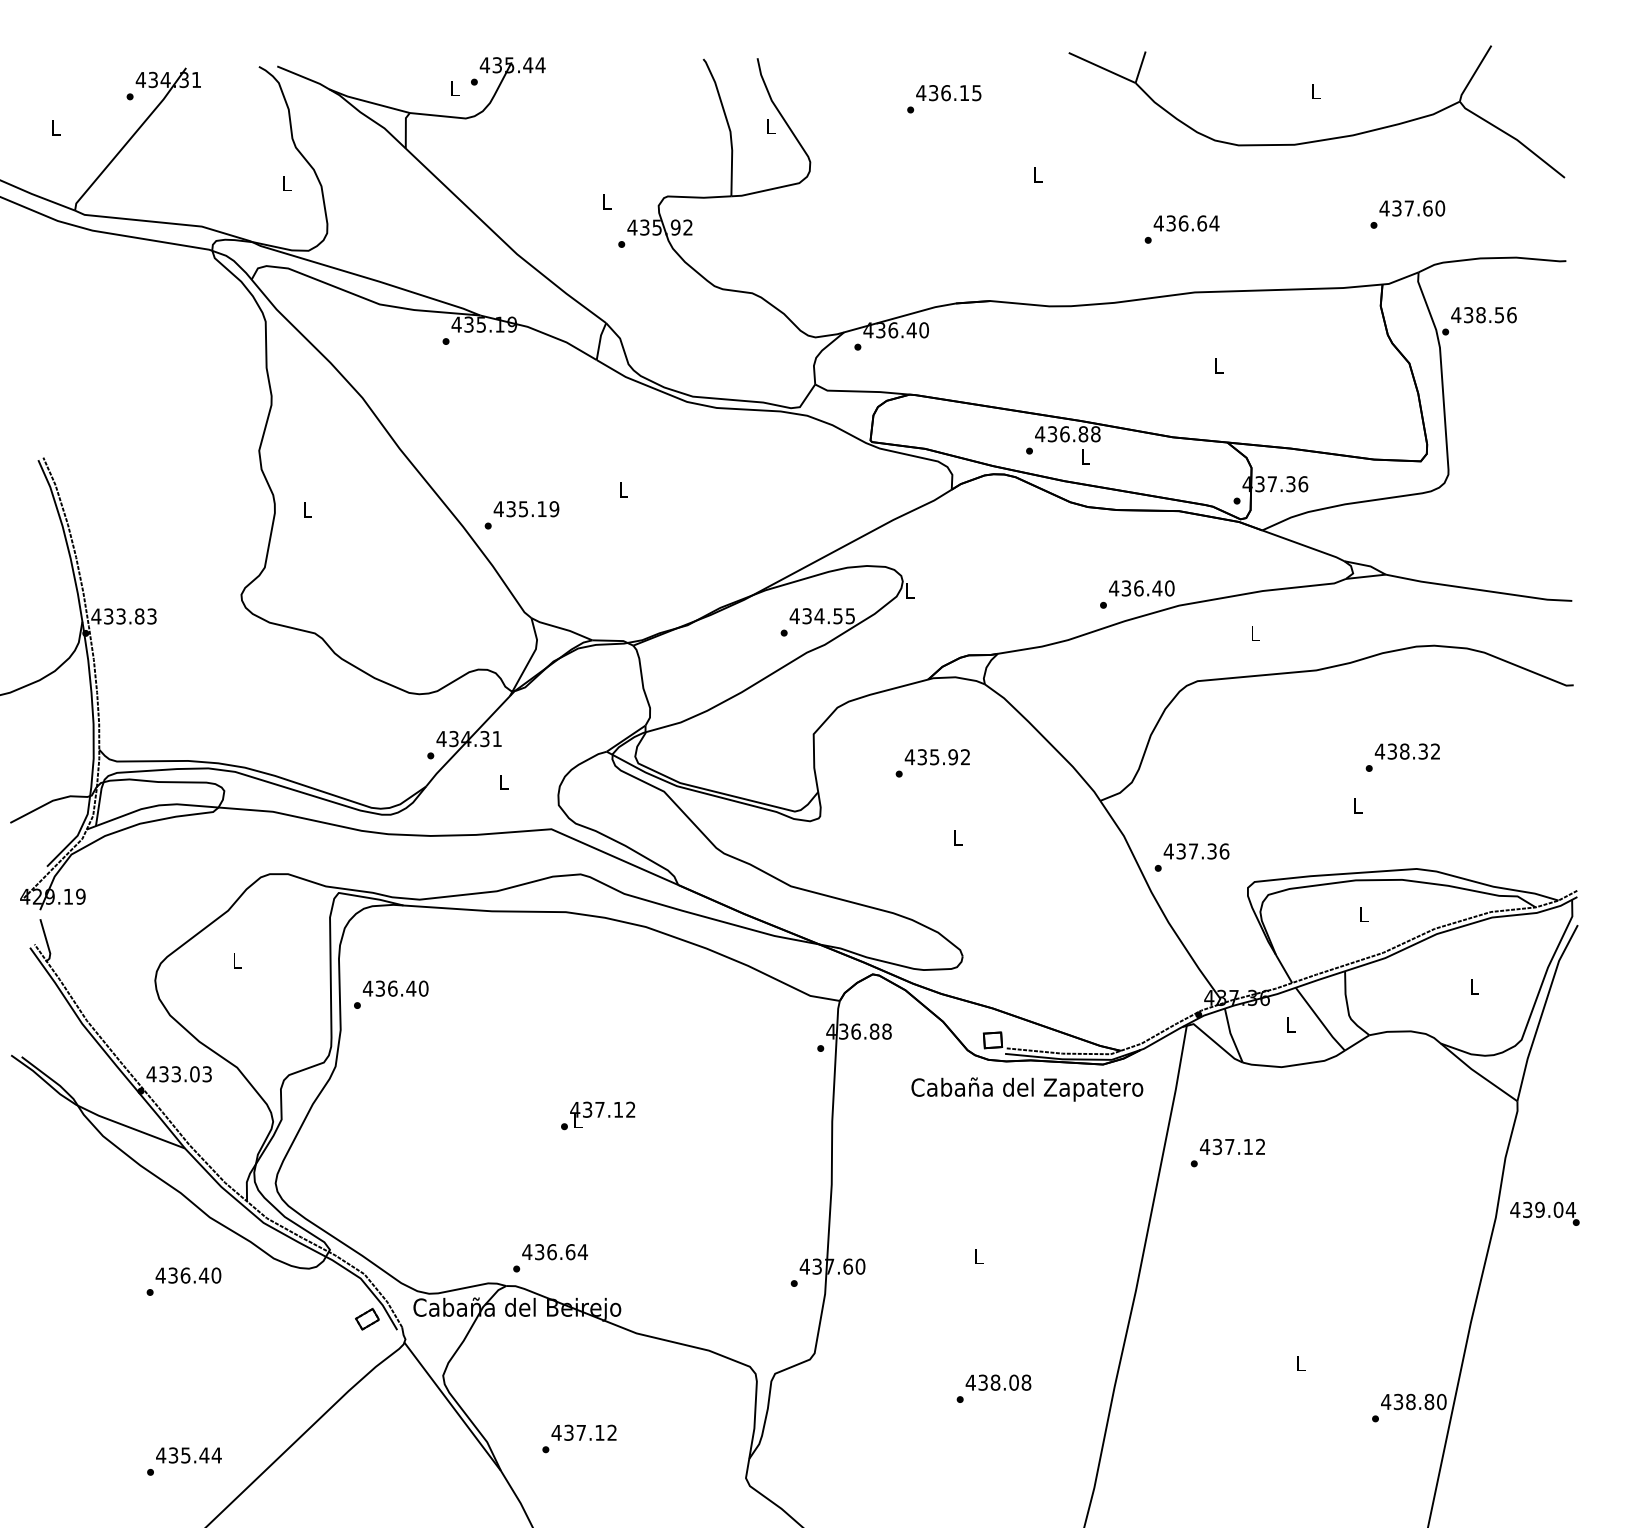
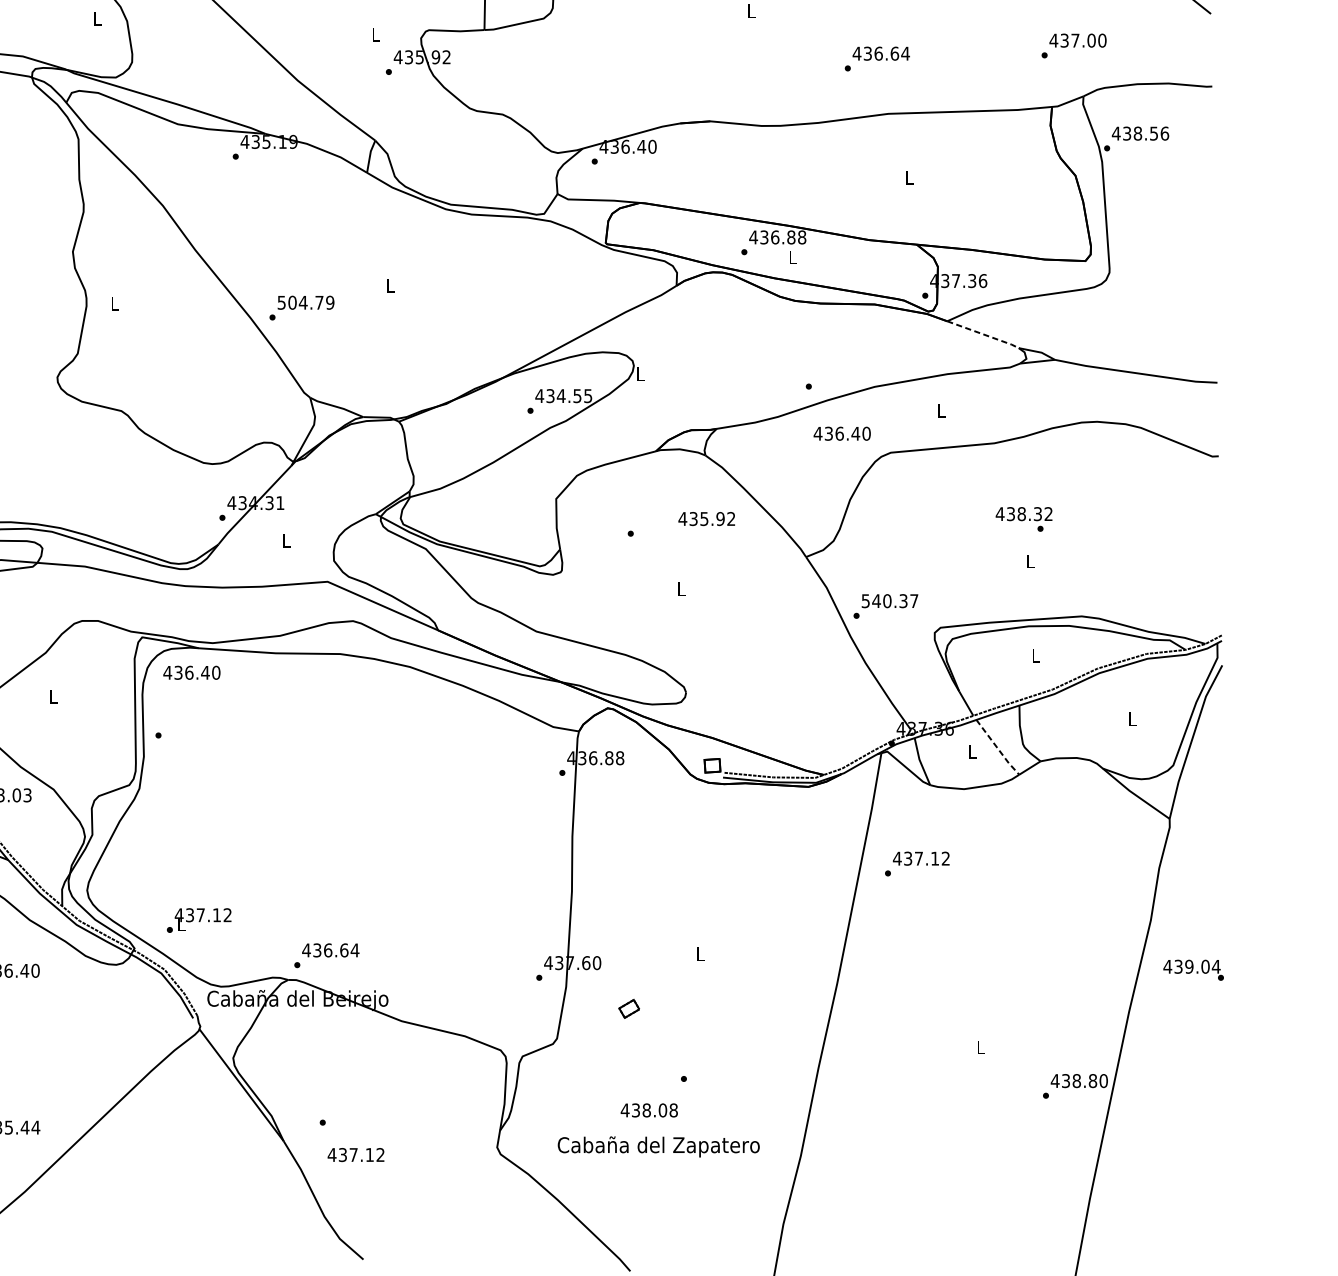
text: (1427, 208) -> (1091, 40), 437.60 -> 437.00
text: (519, 509) -> (299, 303), 435.19 -> 504.79
line: (1304, 545) -> (984, 334), solid -> dashed
text: (1141, 588) -> (841, 433), moved
text: (1406, 751) -> (1023, 514), moved
text: (936, 757) -> (705, 519), moved
text: (1196, 851) -> (889, 601), 437.36 -> 540.37
text: (395, 988) -> (191, 672), moved
line: (1320, 1020) -> (998, 748), solid -> dashed
text: (1027, 1089) -> (658, 1146), moved
text: (598, 1115) -> (199, 920), moved
text: (1544, 1213) -> (1193, 969), moved
part: (367, 1319) -> (629, 1009), moved
text: (998, 1382) -> (649, 1110), moved
text: (583, 1432) -> (355, 1154), moved

